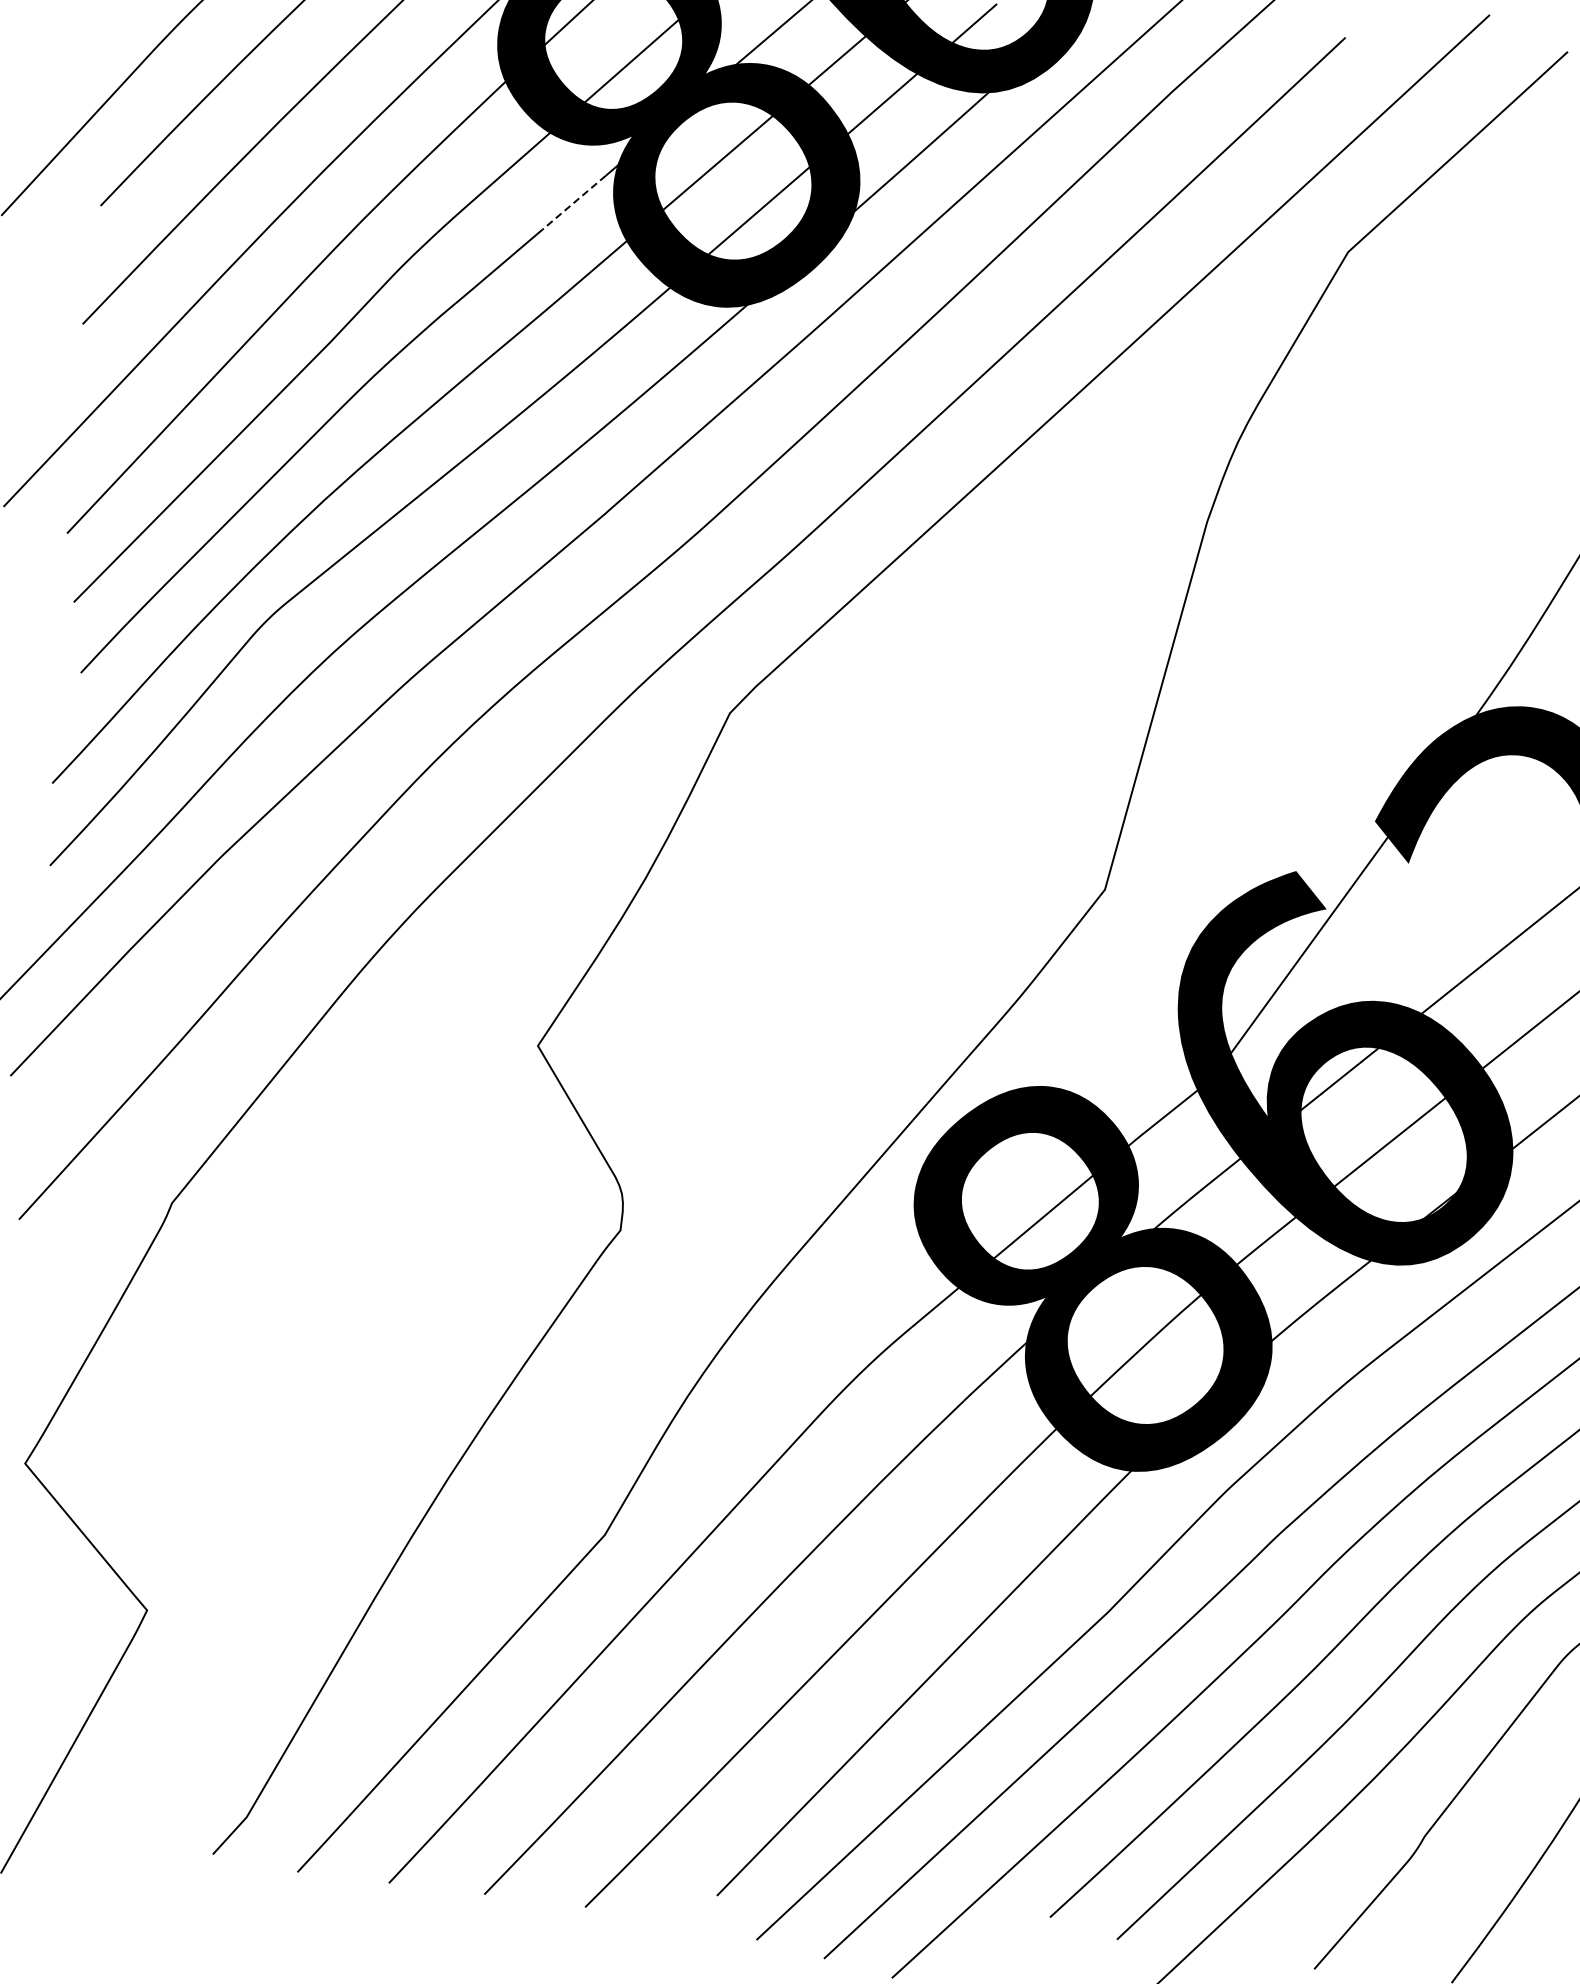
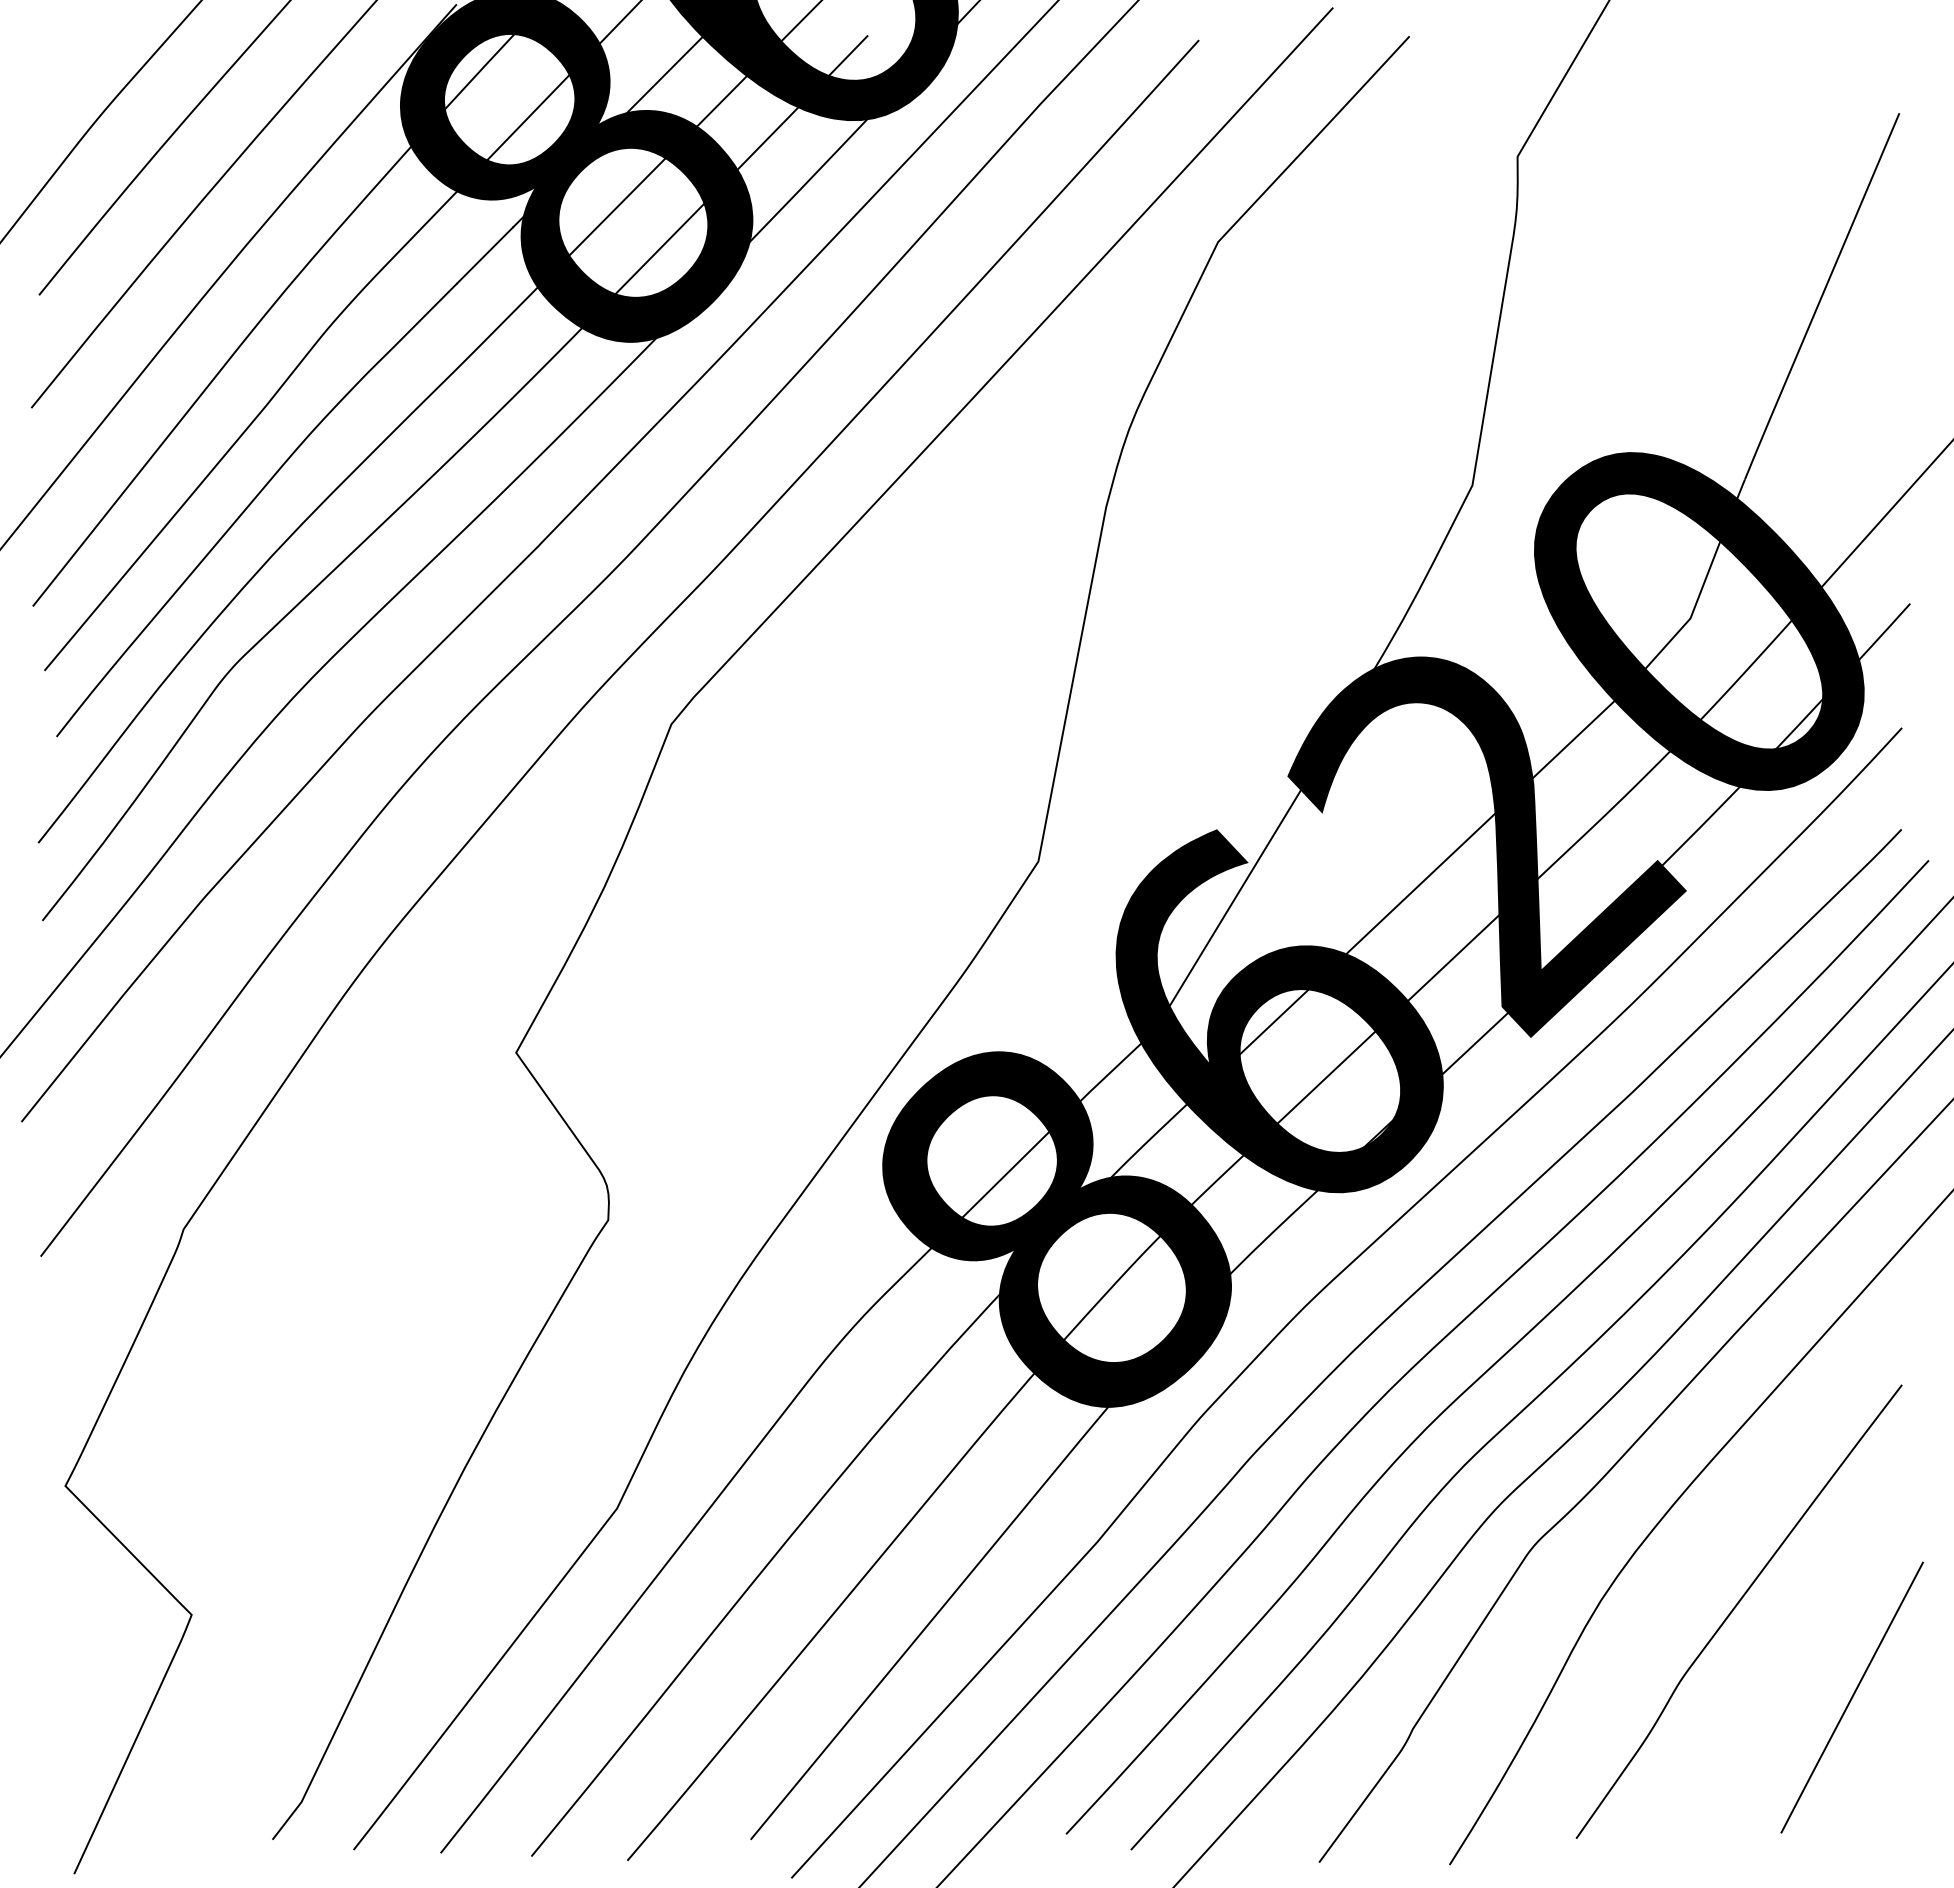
line: (573, 202) -> (484, 255), dashed -> solid

